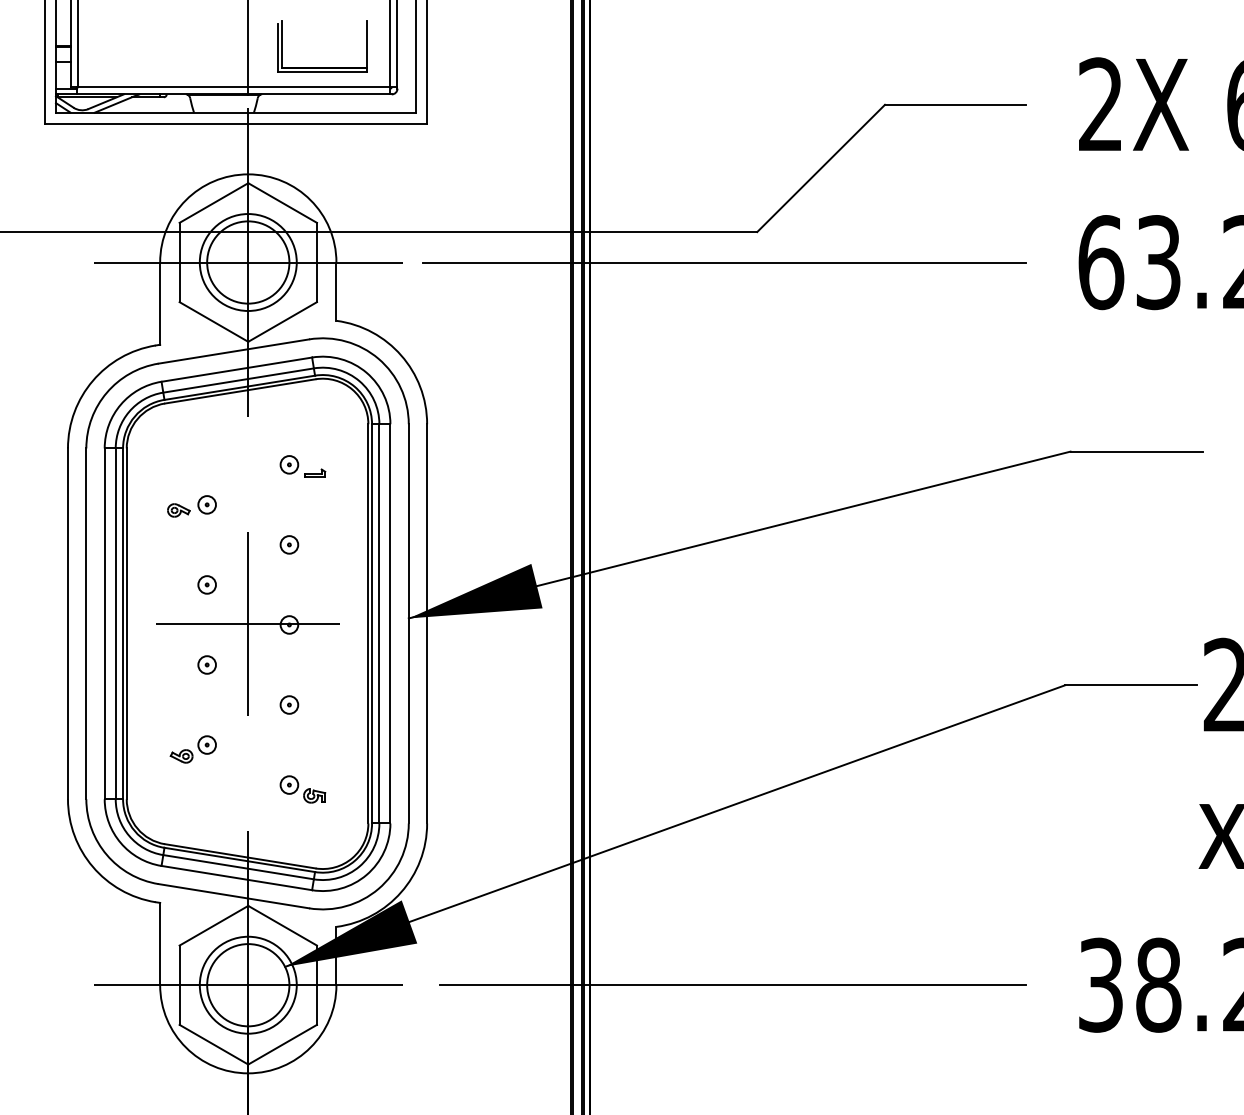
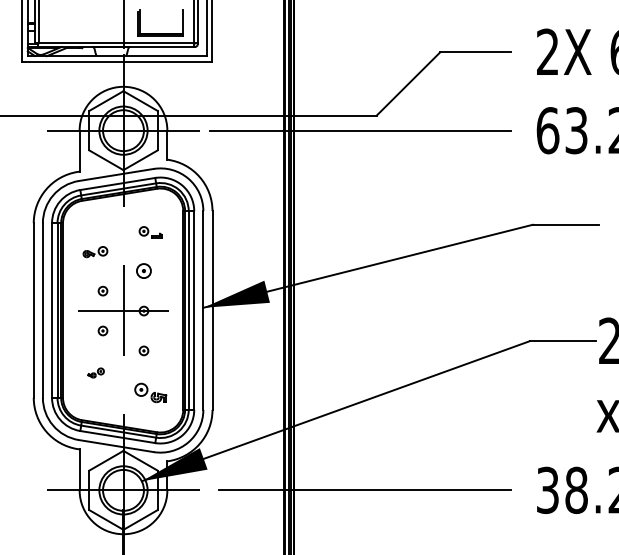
part: (288, 545) -> (143, 271), size x1.6
part: (192, 748) -> (95, 372), size x0.7
part: (302, 788) -> (150, 392), size x1.4

